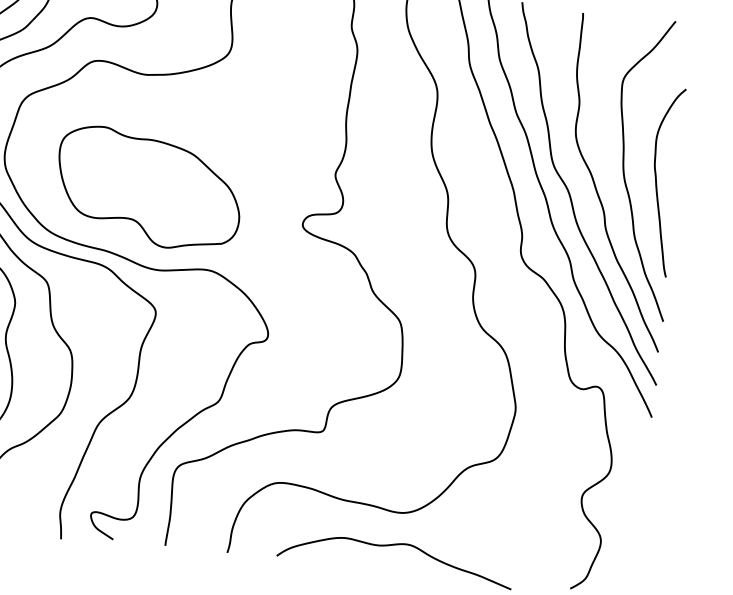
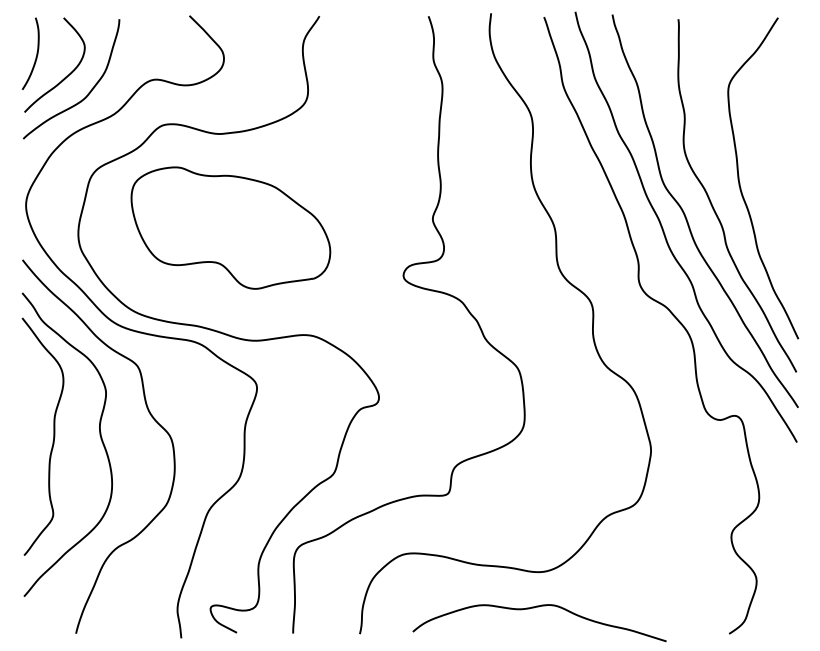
curve: (657, 182) -> (776, 191), removed
part: (148, 188) -> (230, 227), moved

